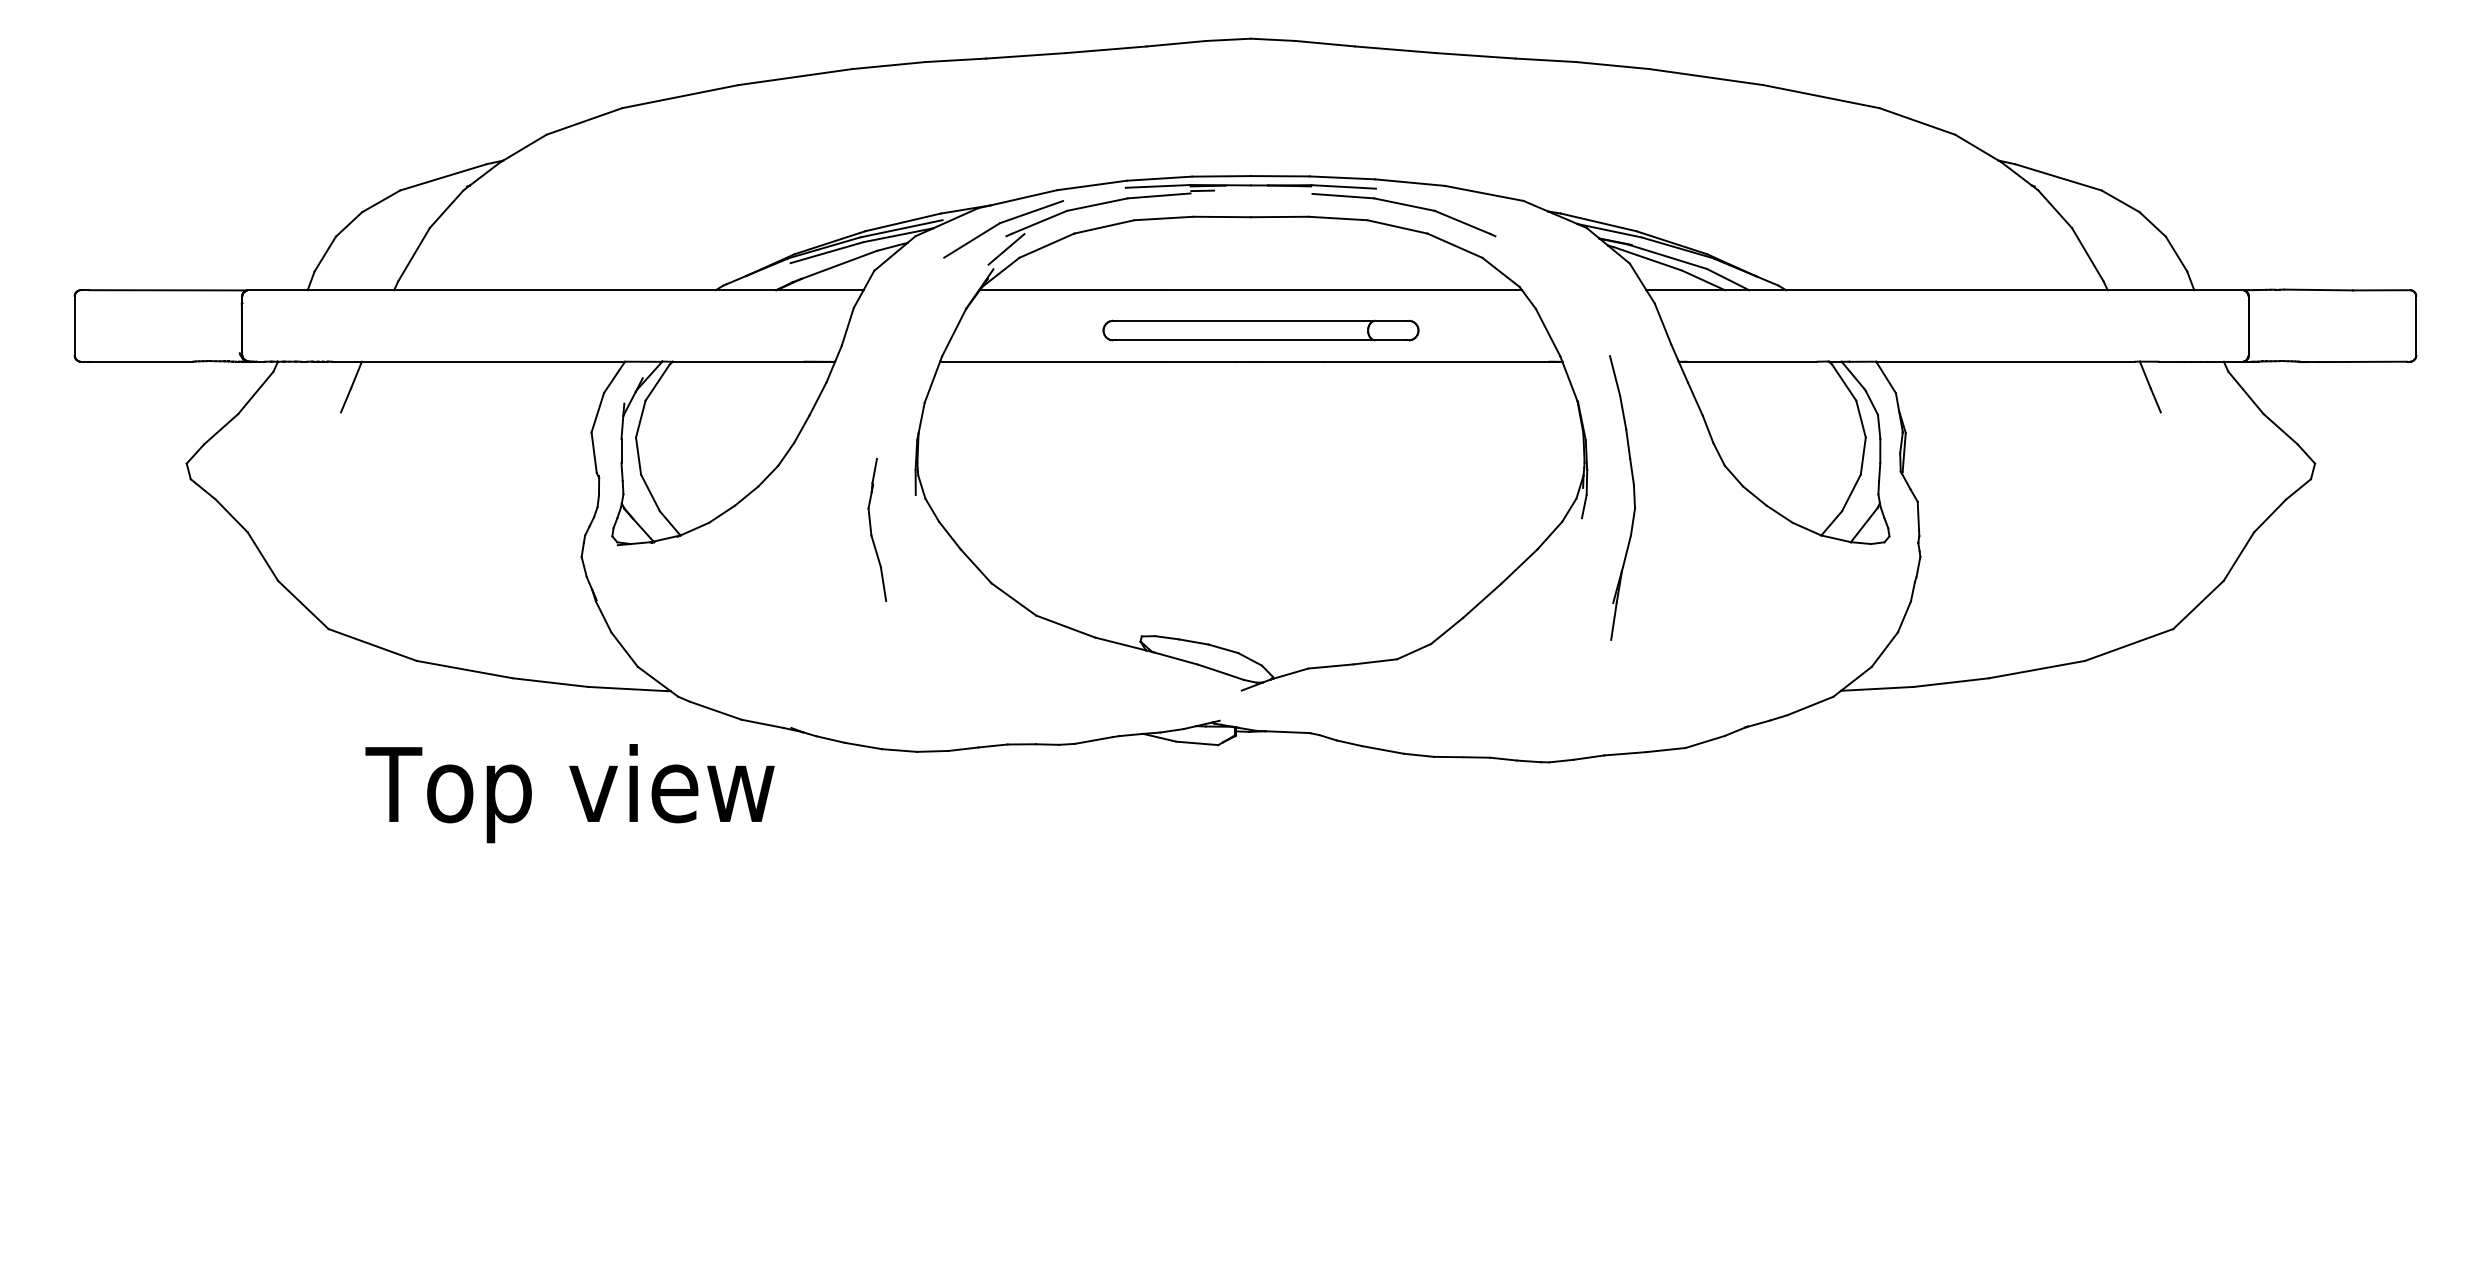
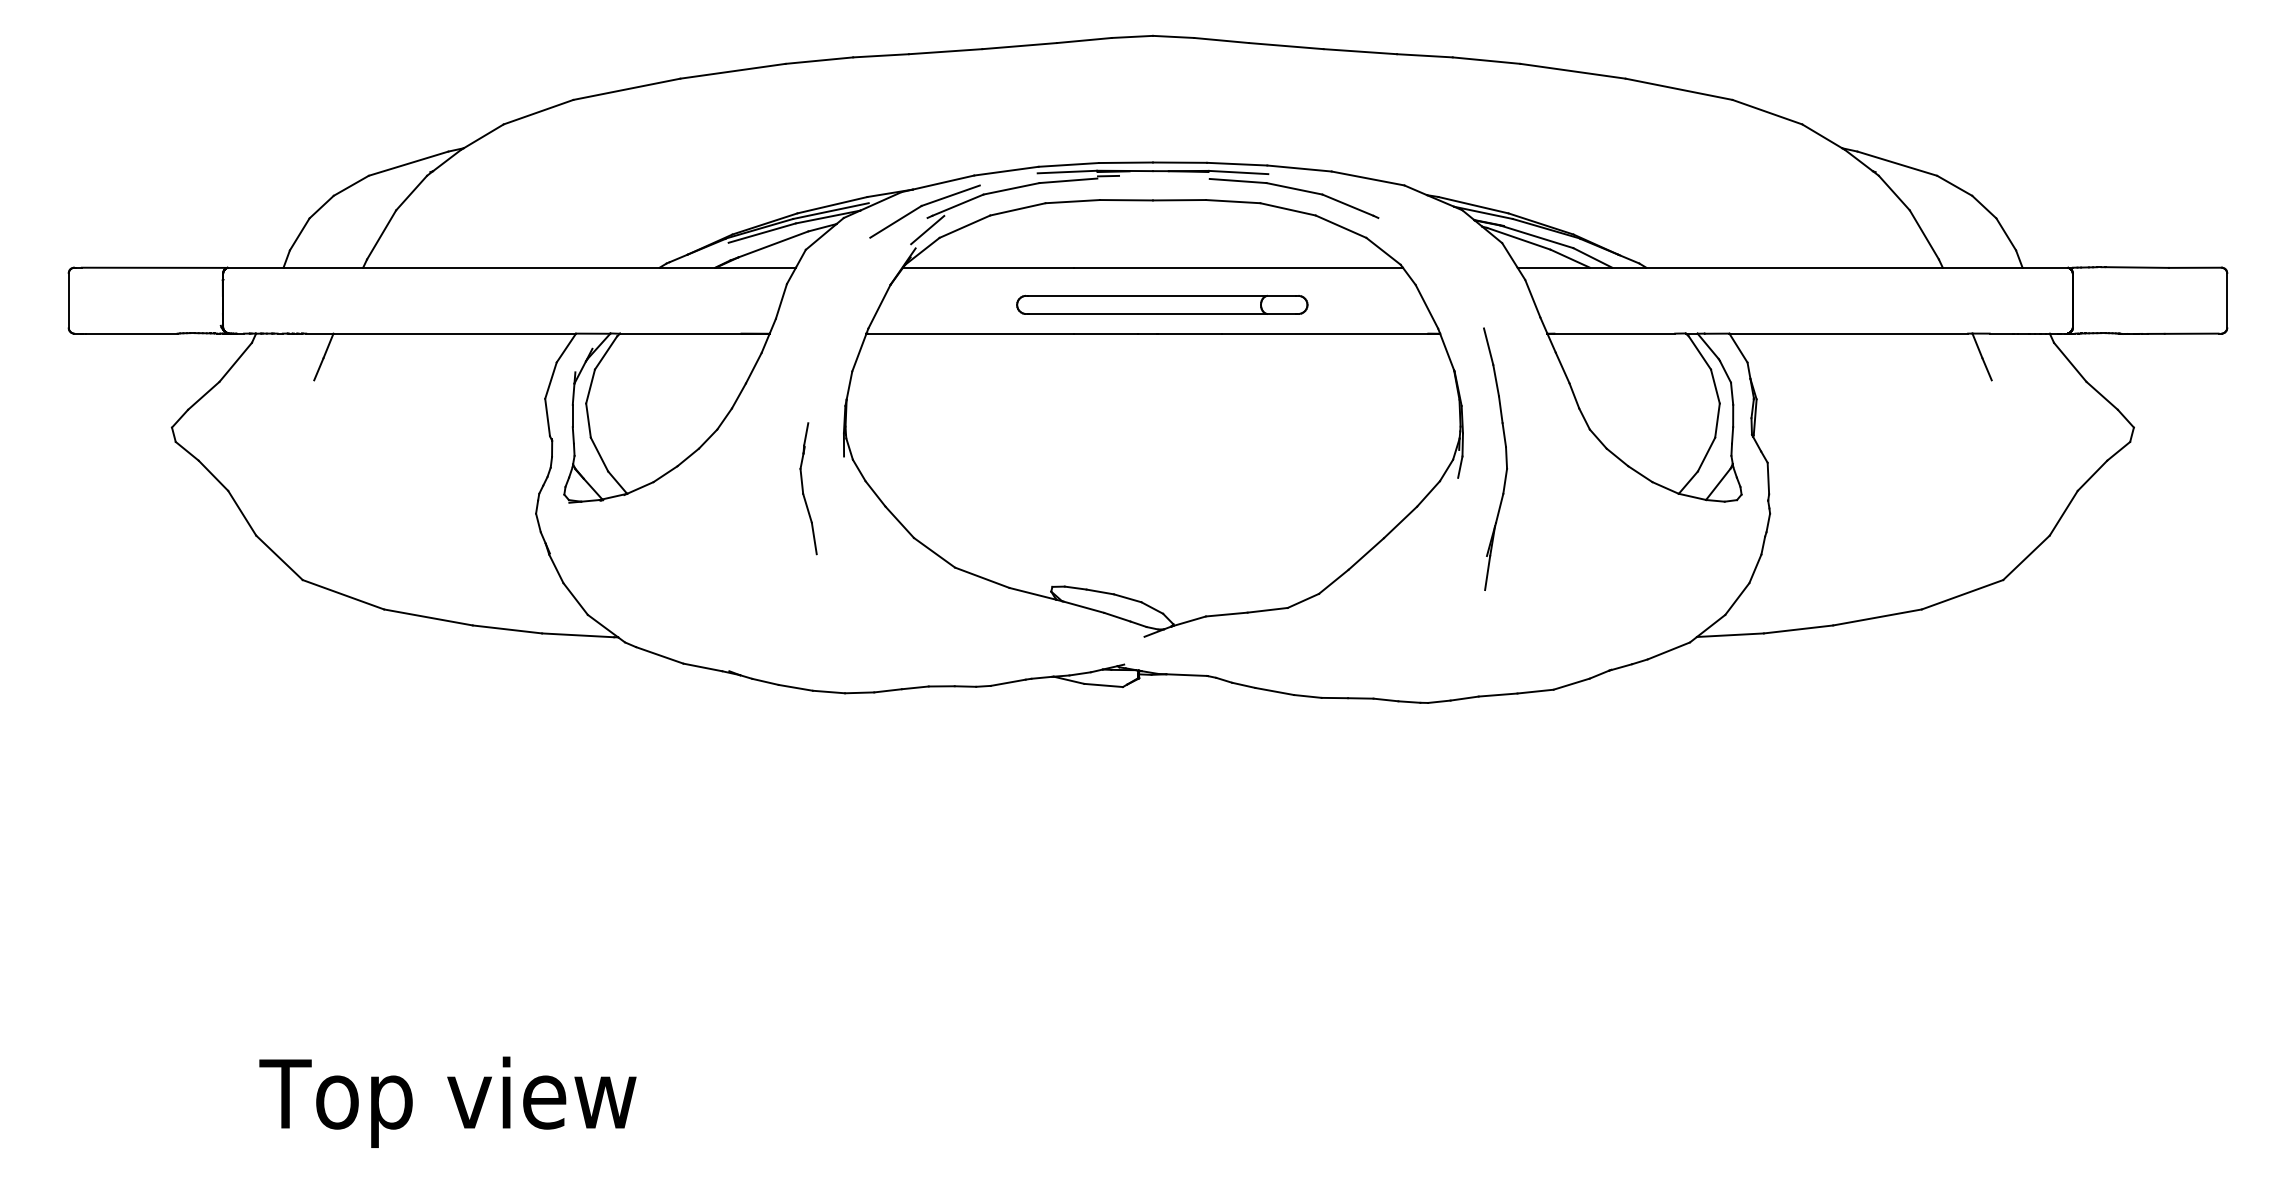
text: (569, 793) -> (447, 1102), moved

